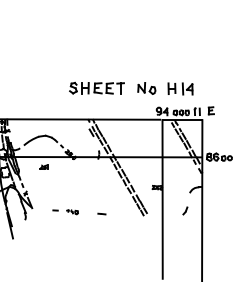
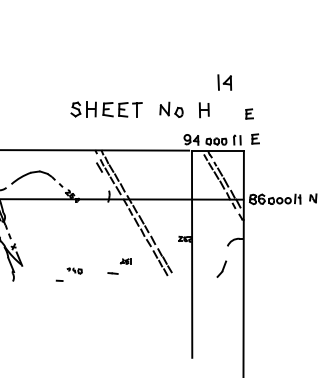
part: (187, 88) -> (224, 82), moved
part: (206, 91) -> (249, 113), added
part: (43, 167) -> (125, 261), moved
line: (55, 210) -> (59, 280), moved
part: (185, 210) -> (221, 268), size x1.6

